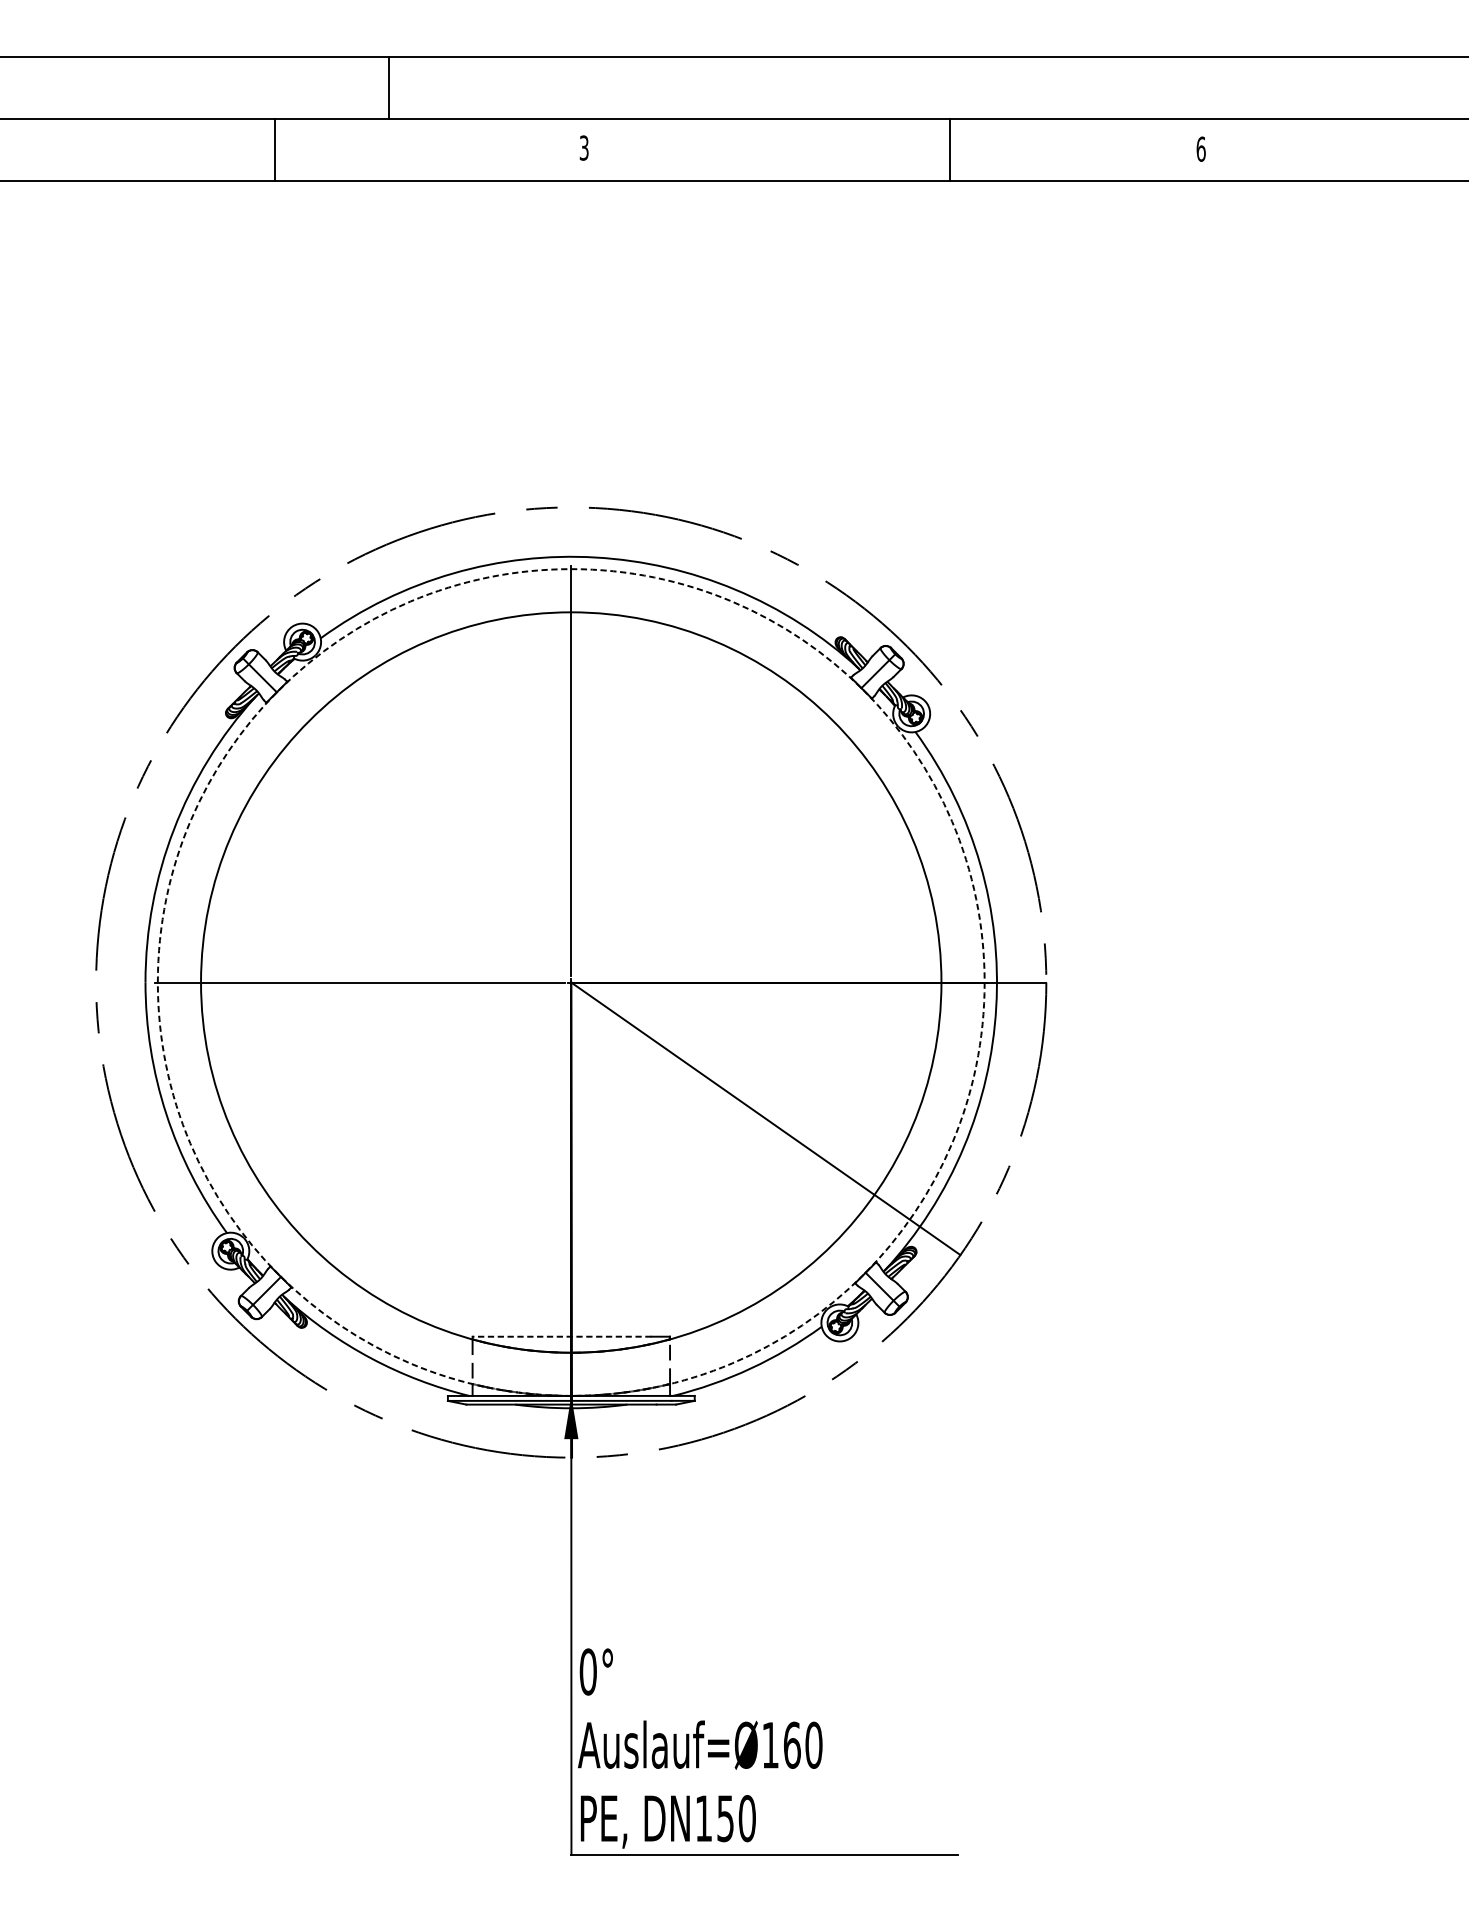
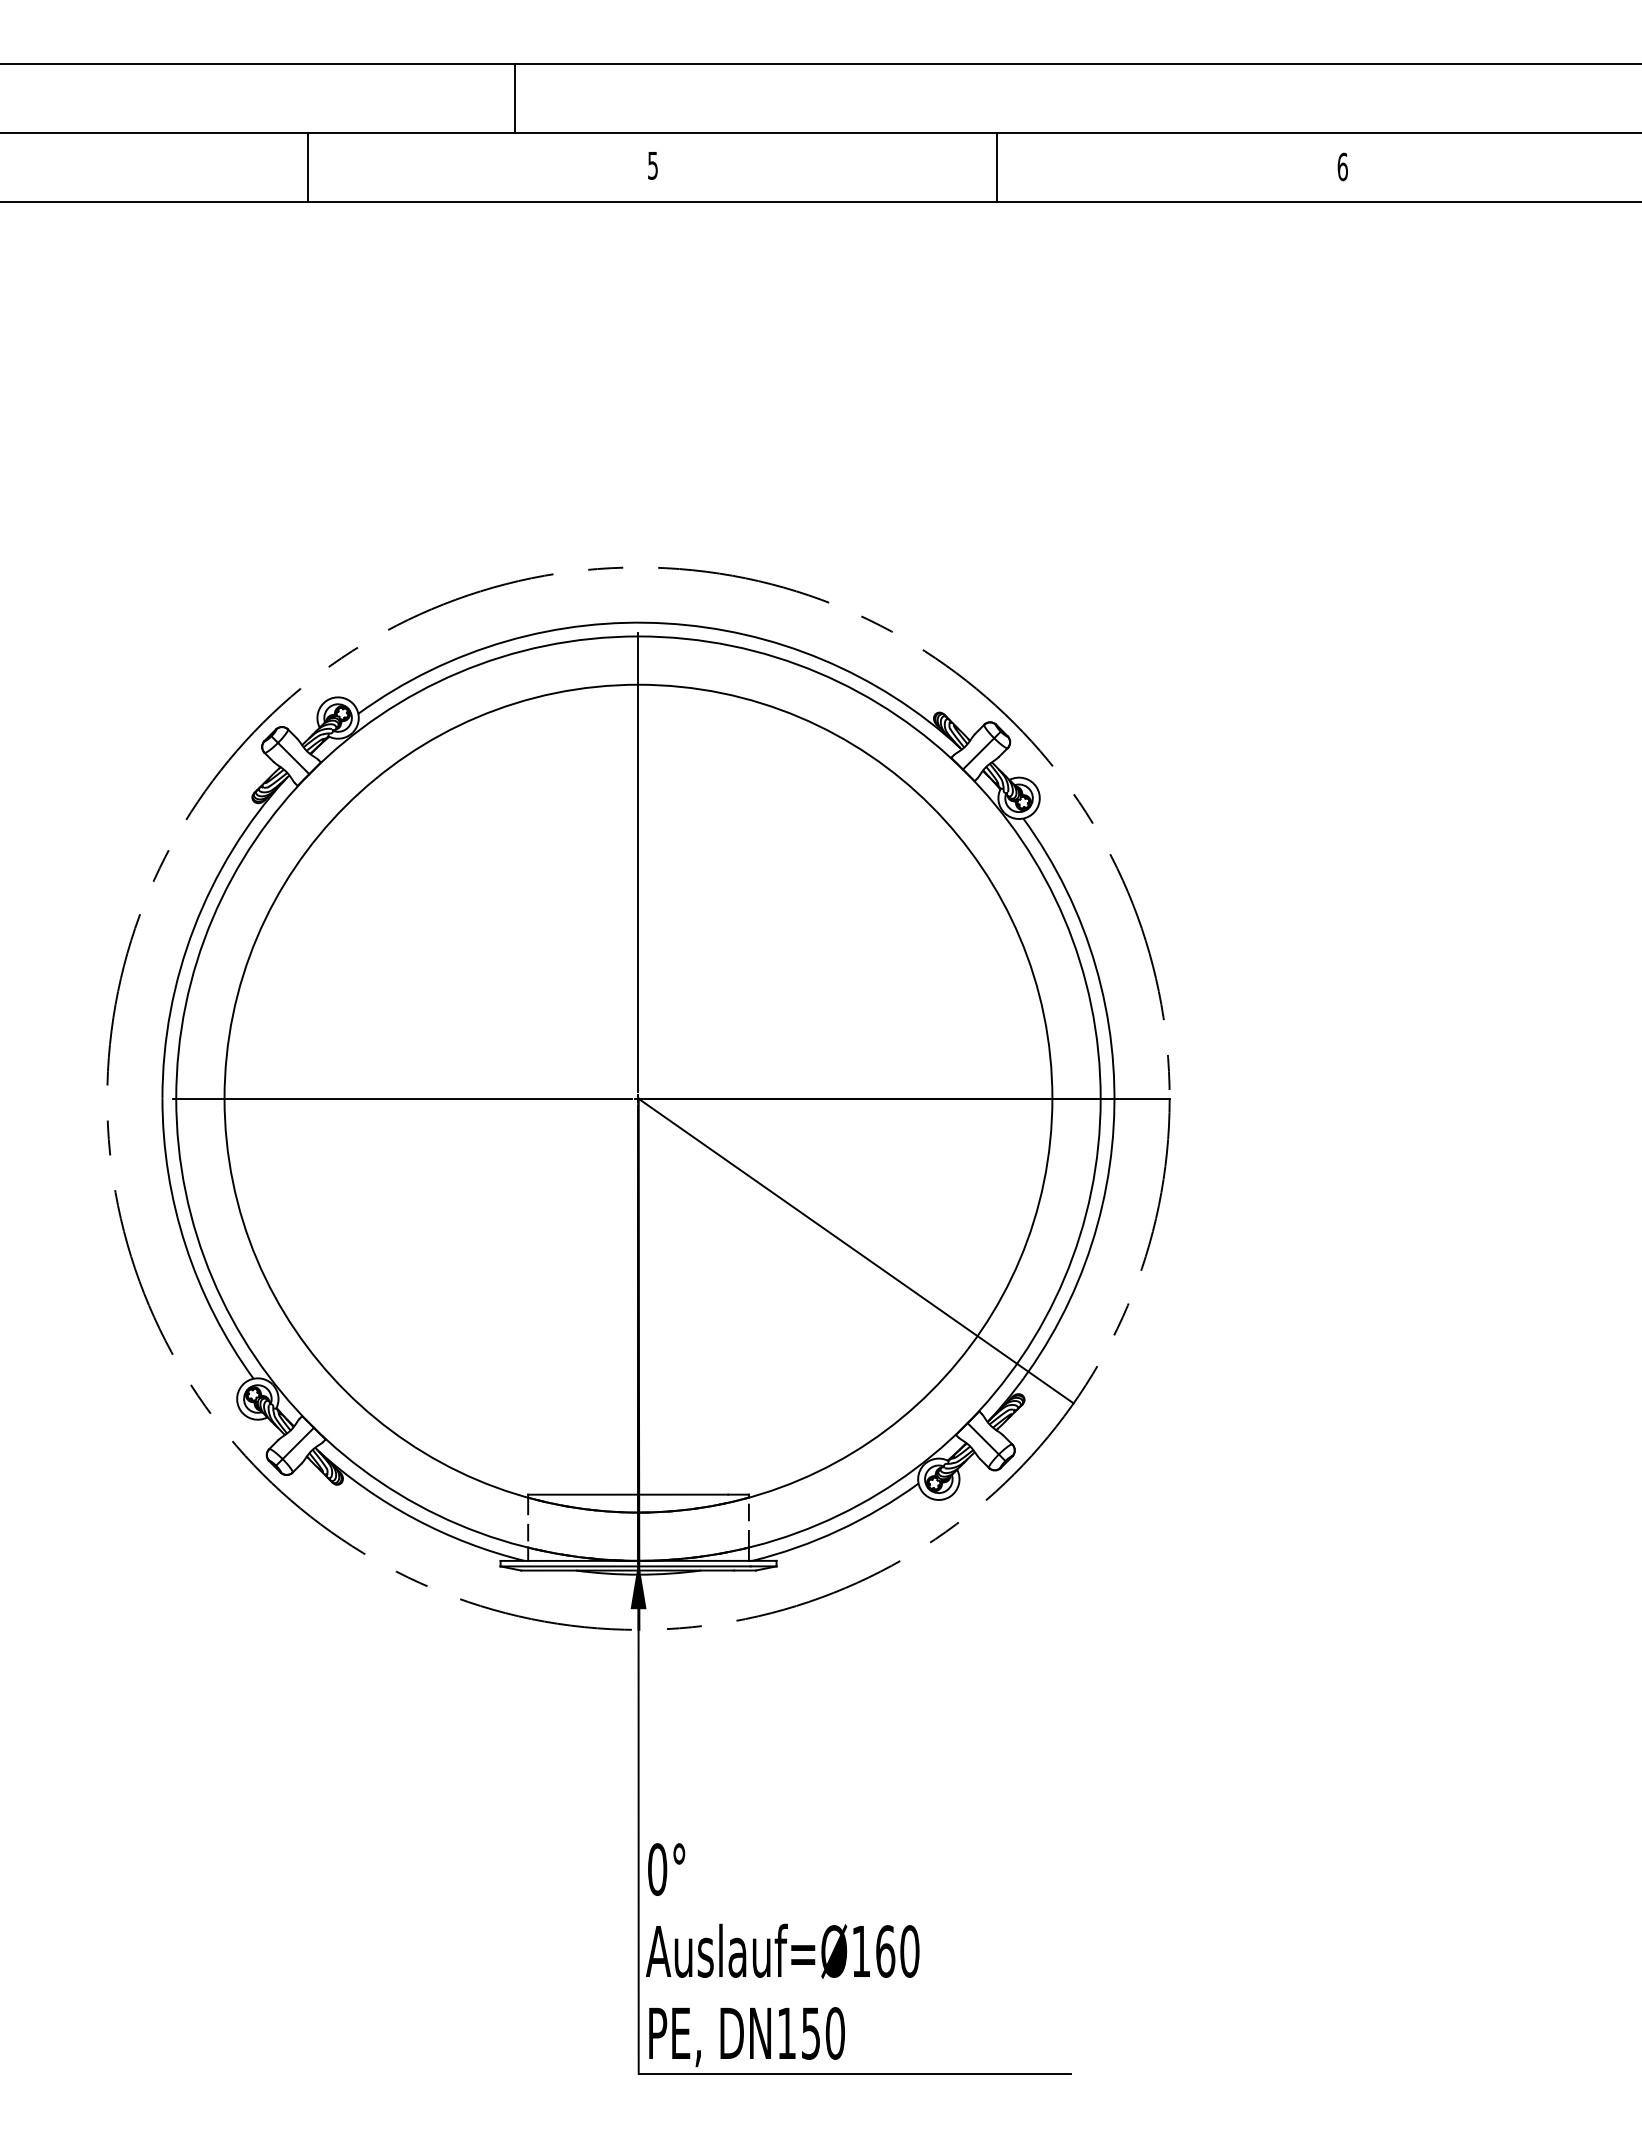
line: (388, 87) -> (514, 98), moved
text: (583, 147) -> (652, 165), 3 -> 5
line: (950, 149) -> (997, 167), moved
circle: (571, 982) -> (638, 1098), dashed -> solid
line: (561, 1336) -> (627, 1494), dashed -> solid

